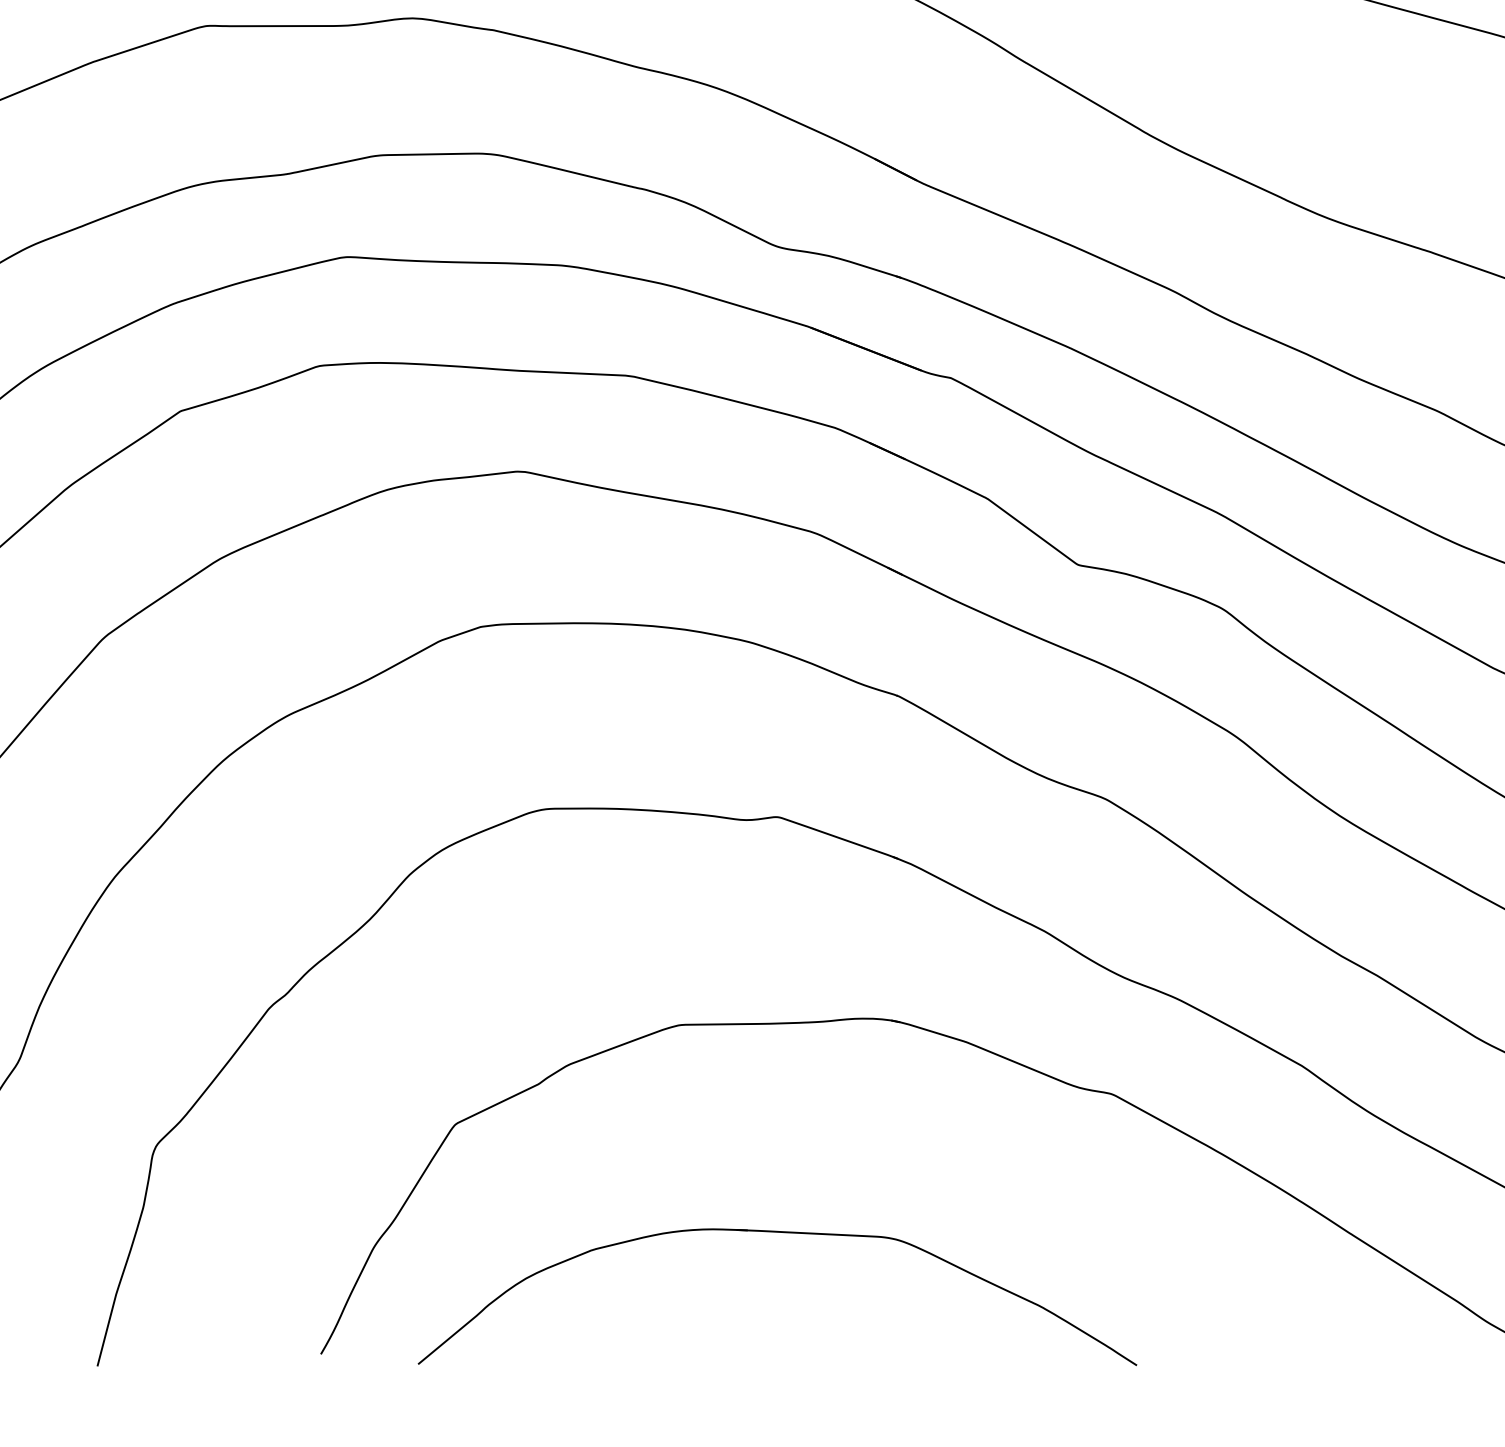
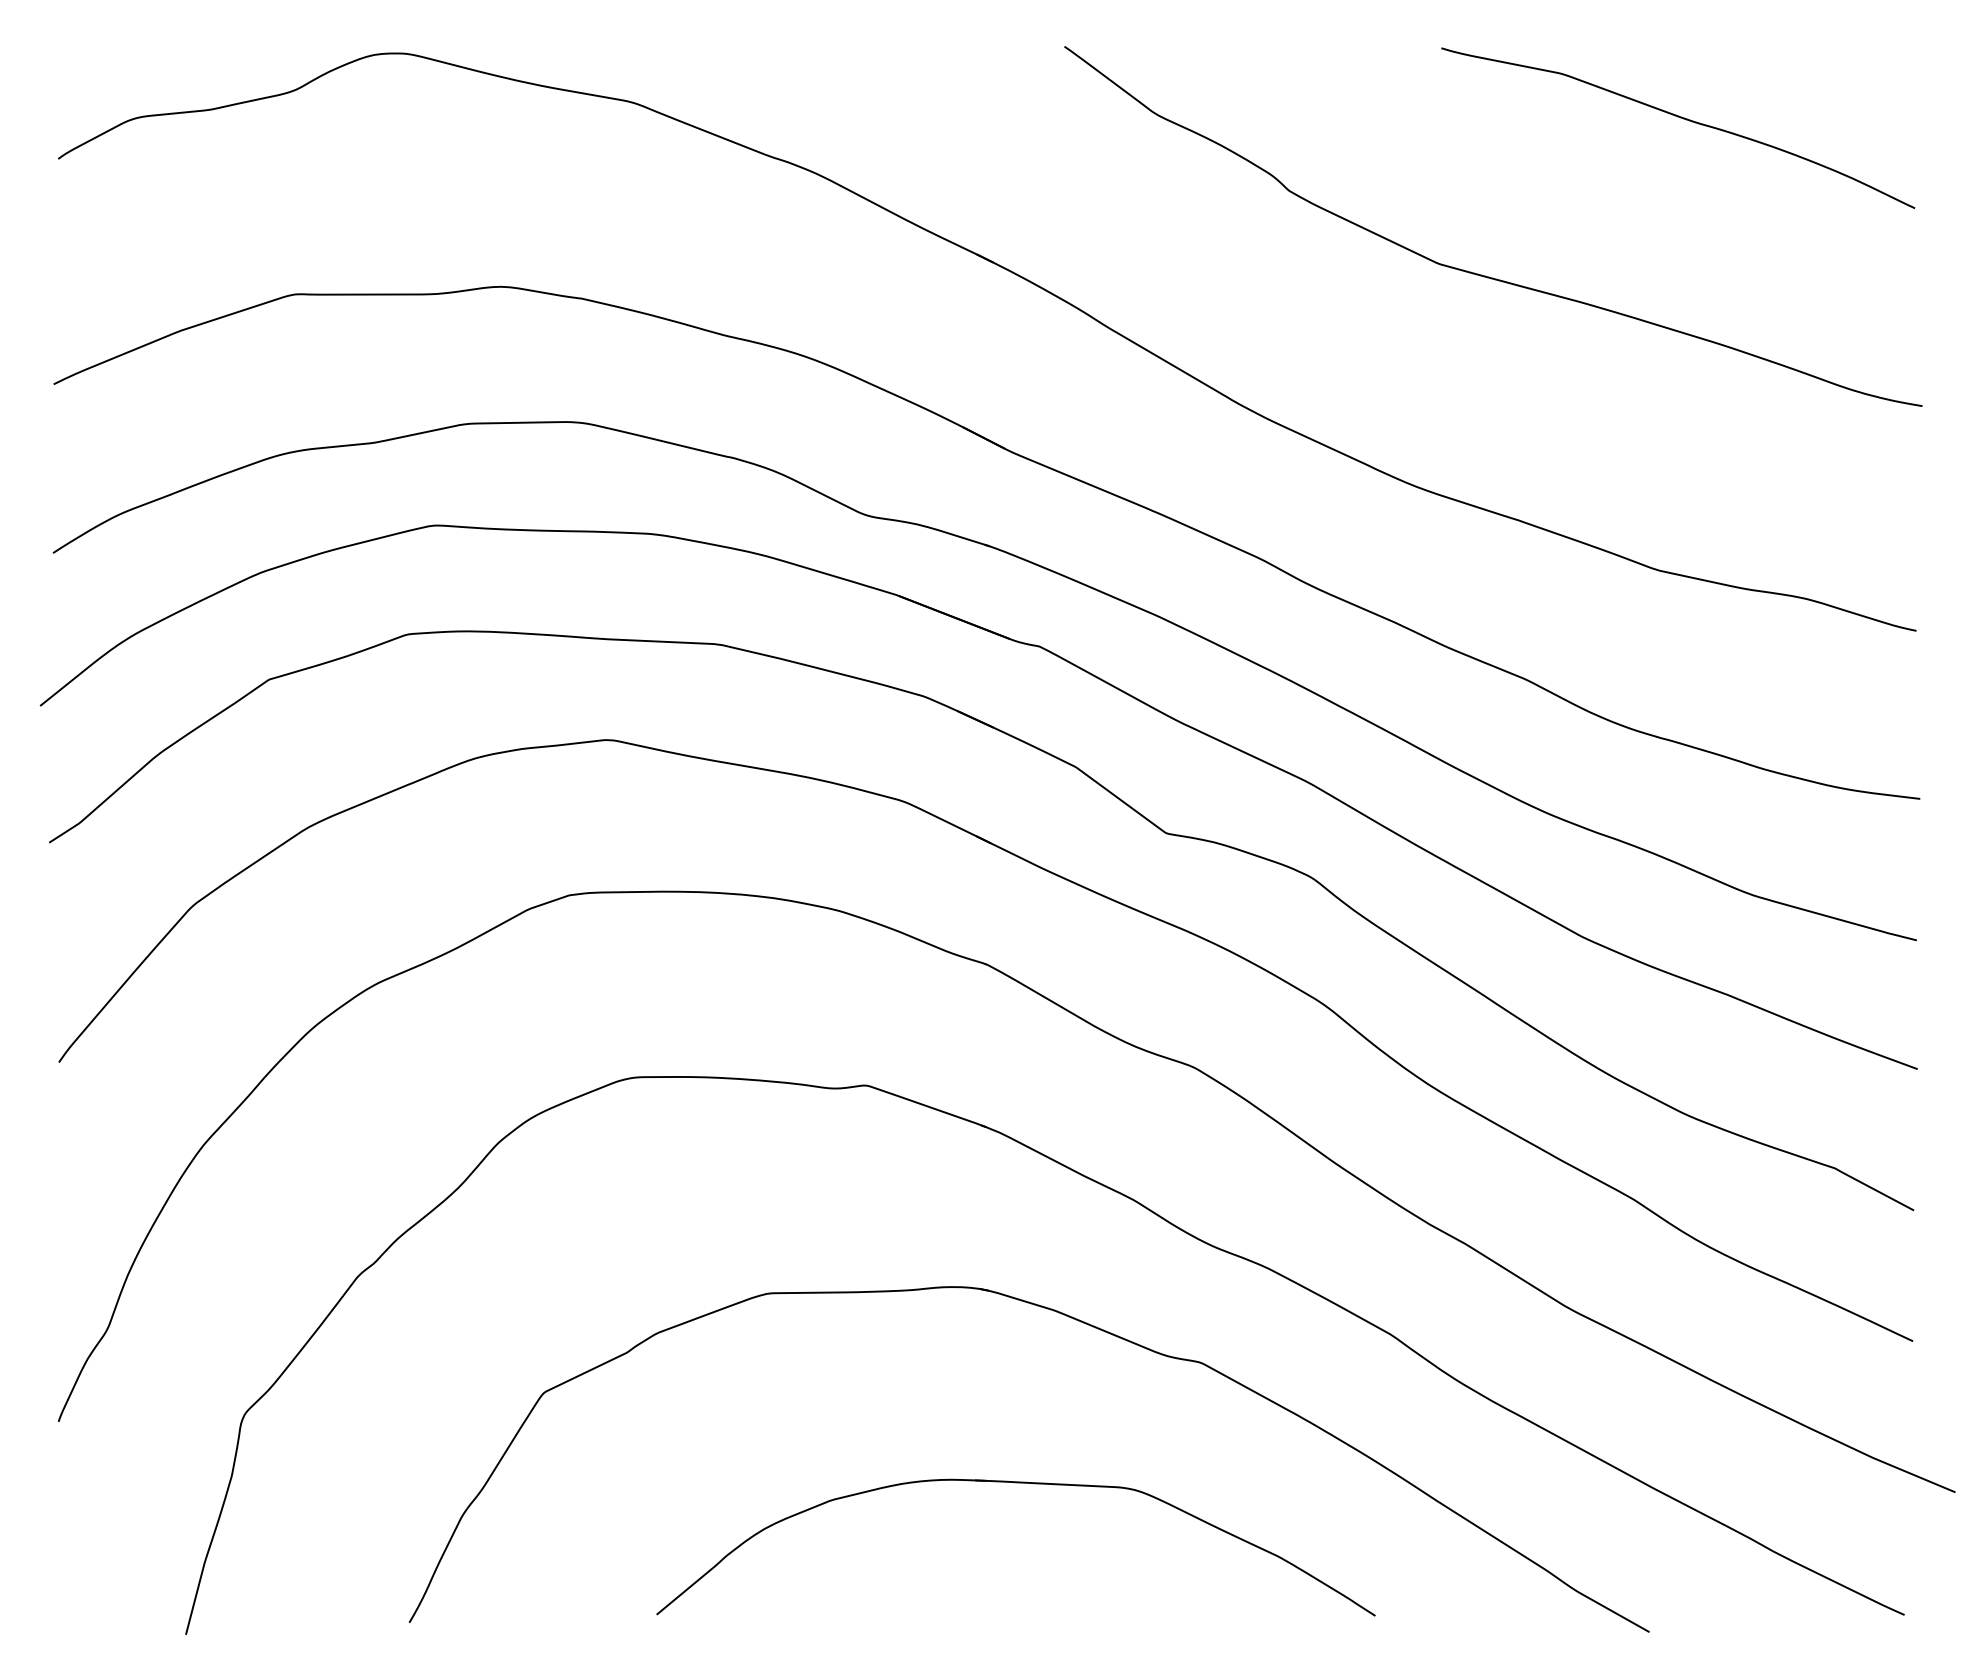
part: (777, 1233) -> (1015, 1483), moved

